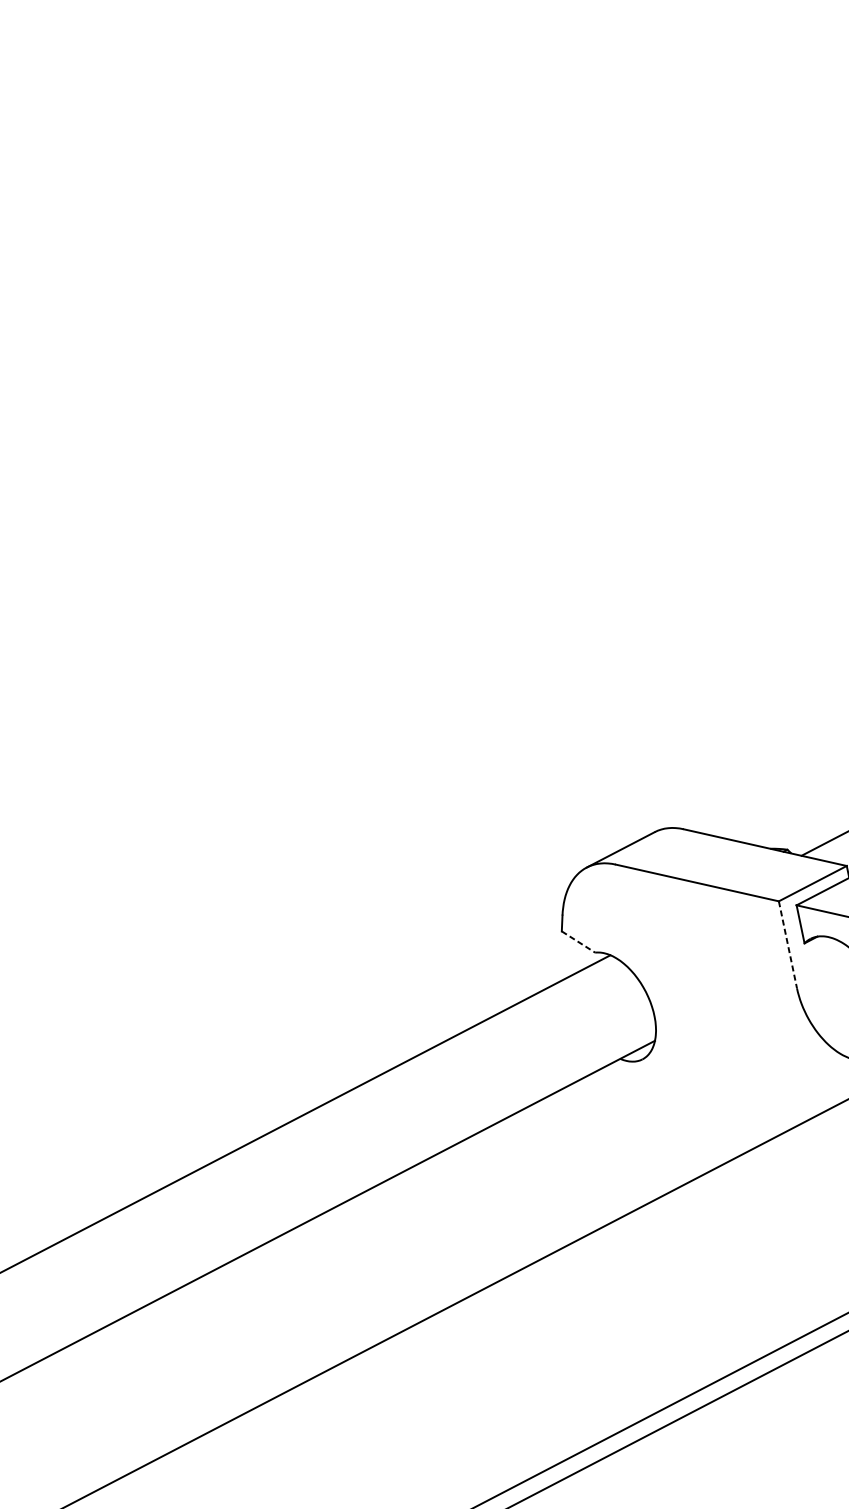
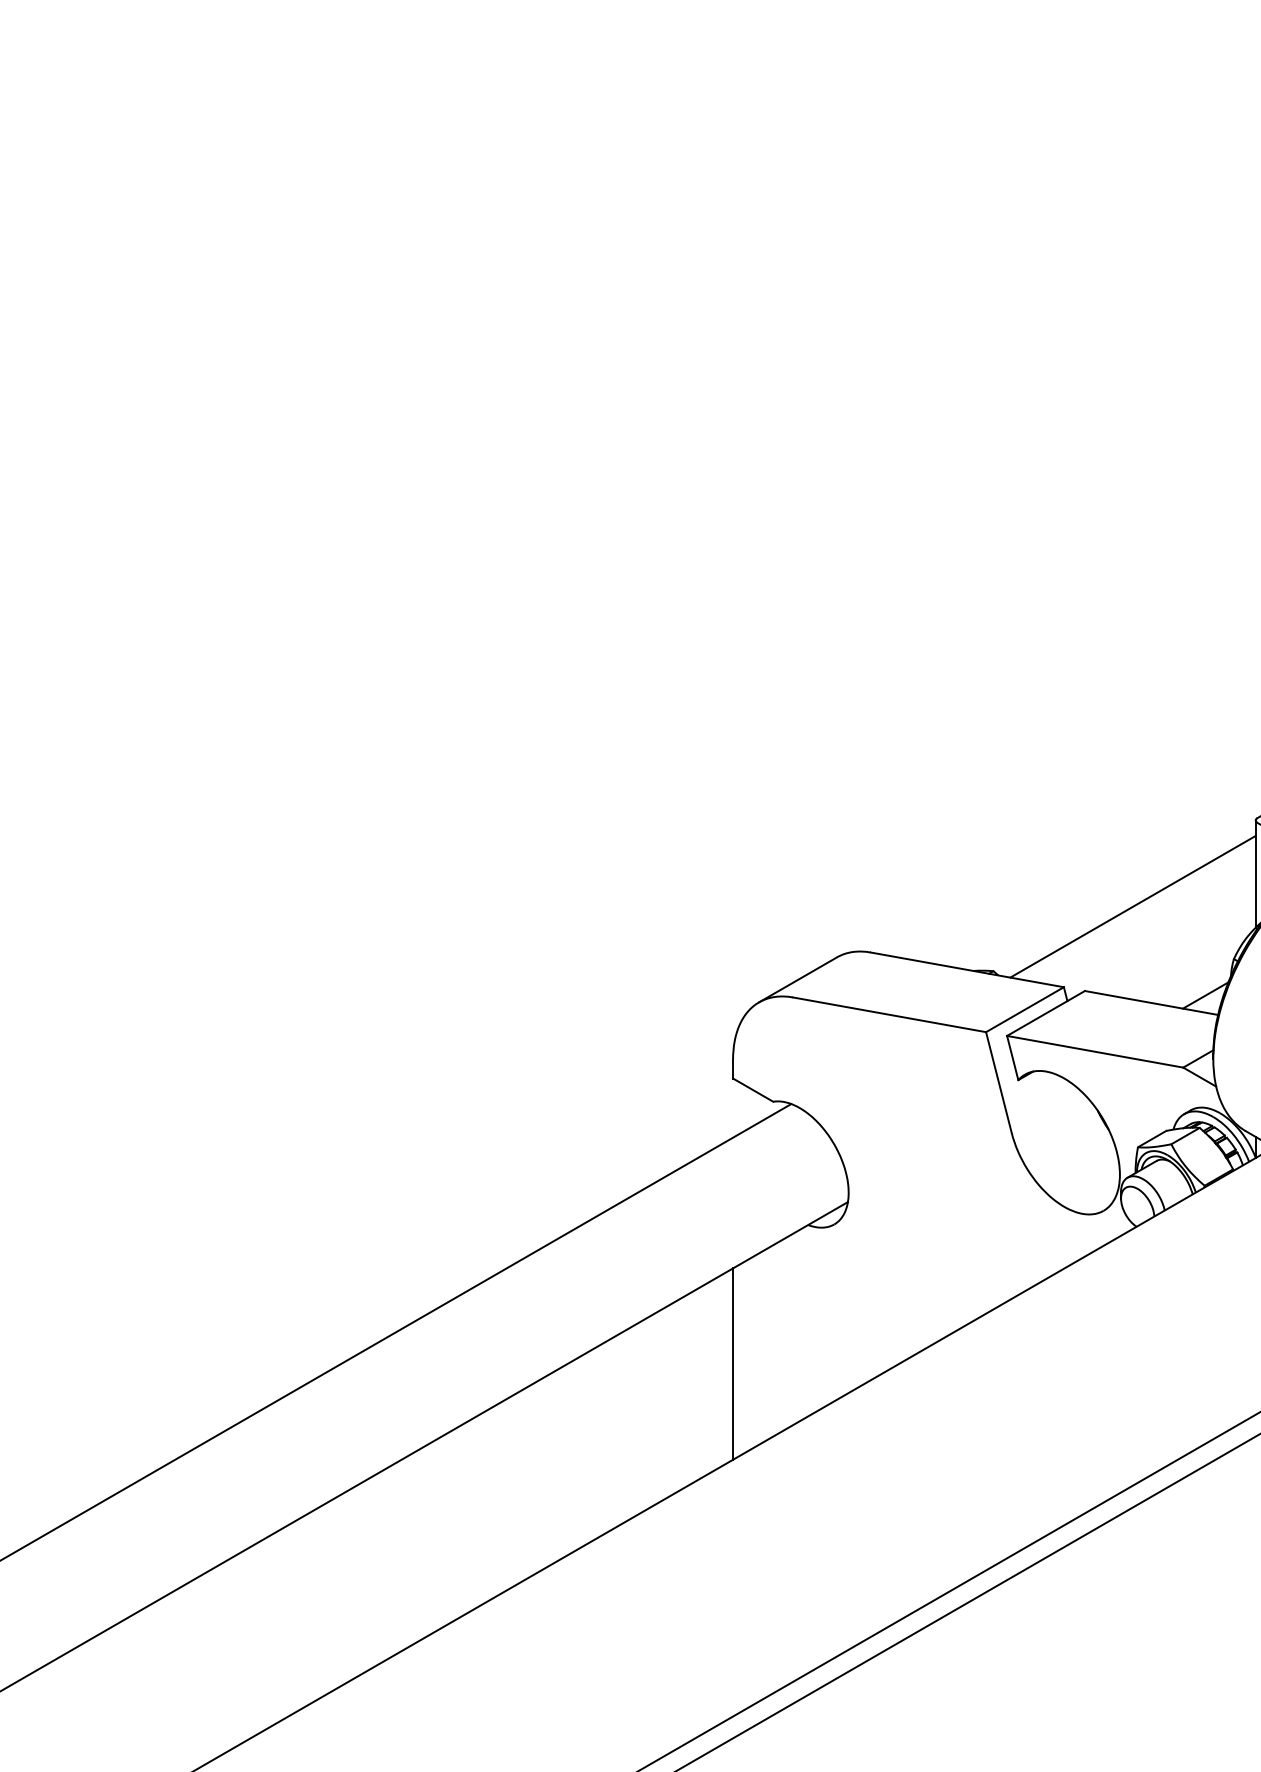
line: (578, 942) -> (753, 1090), dashed -> solid
line: (788, 945) -> (999, 1083), dashed -> solid
line: (551, 1173) -> (733, 1363), added

